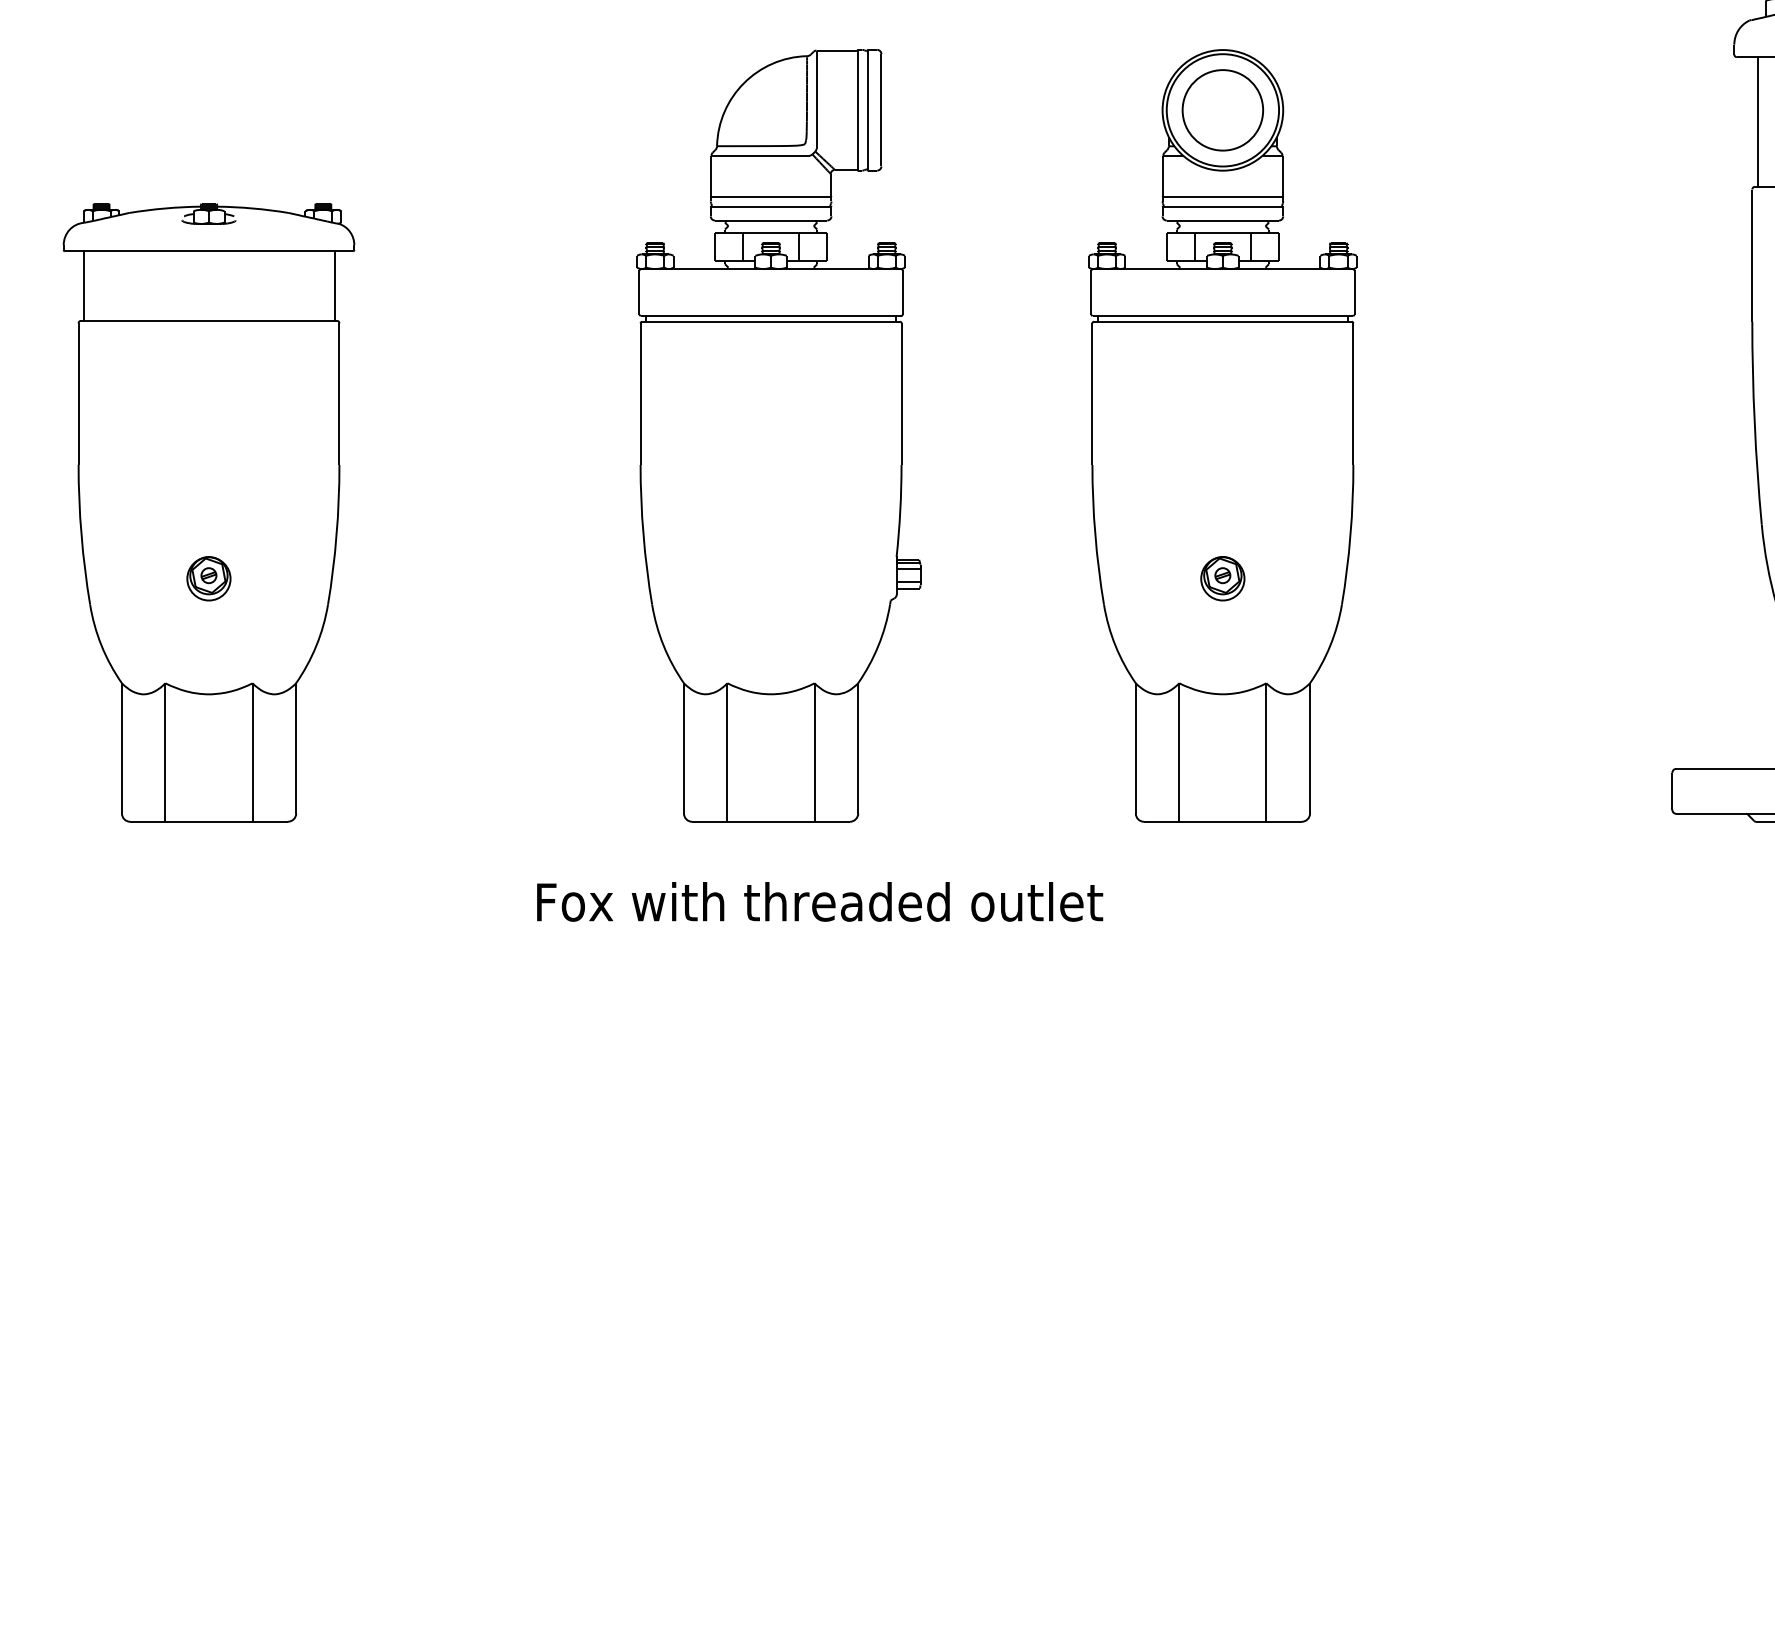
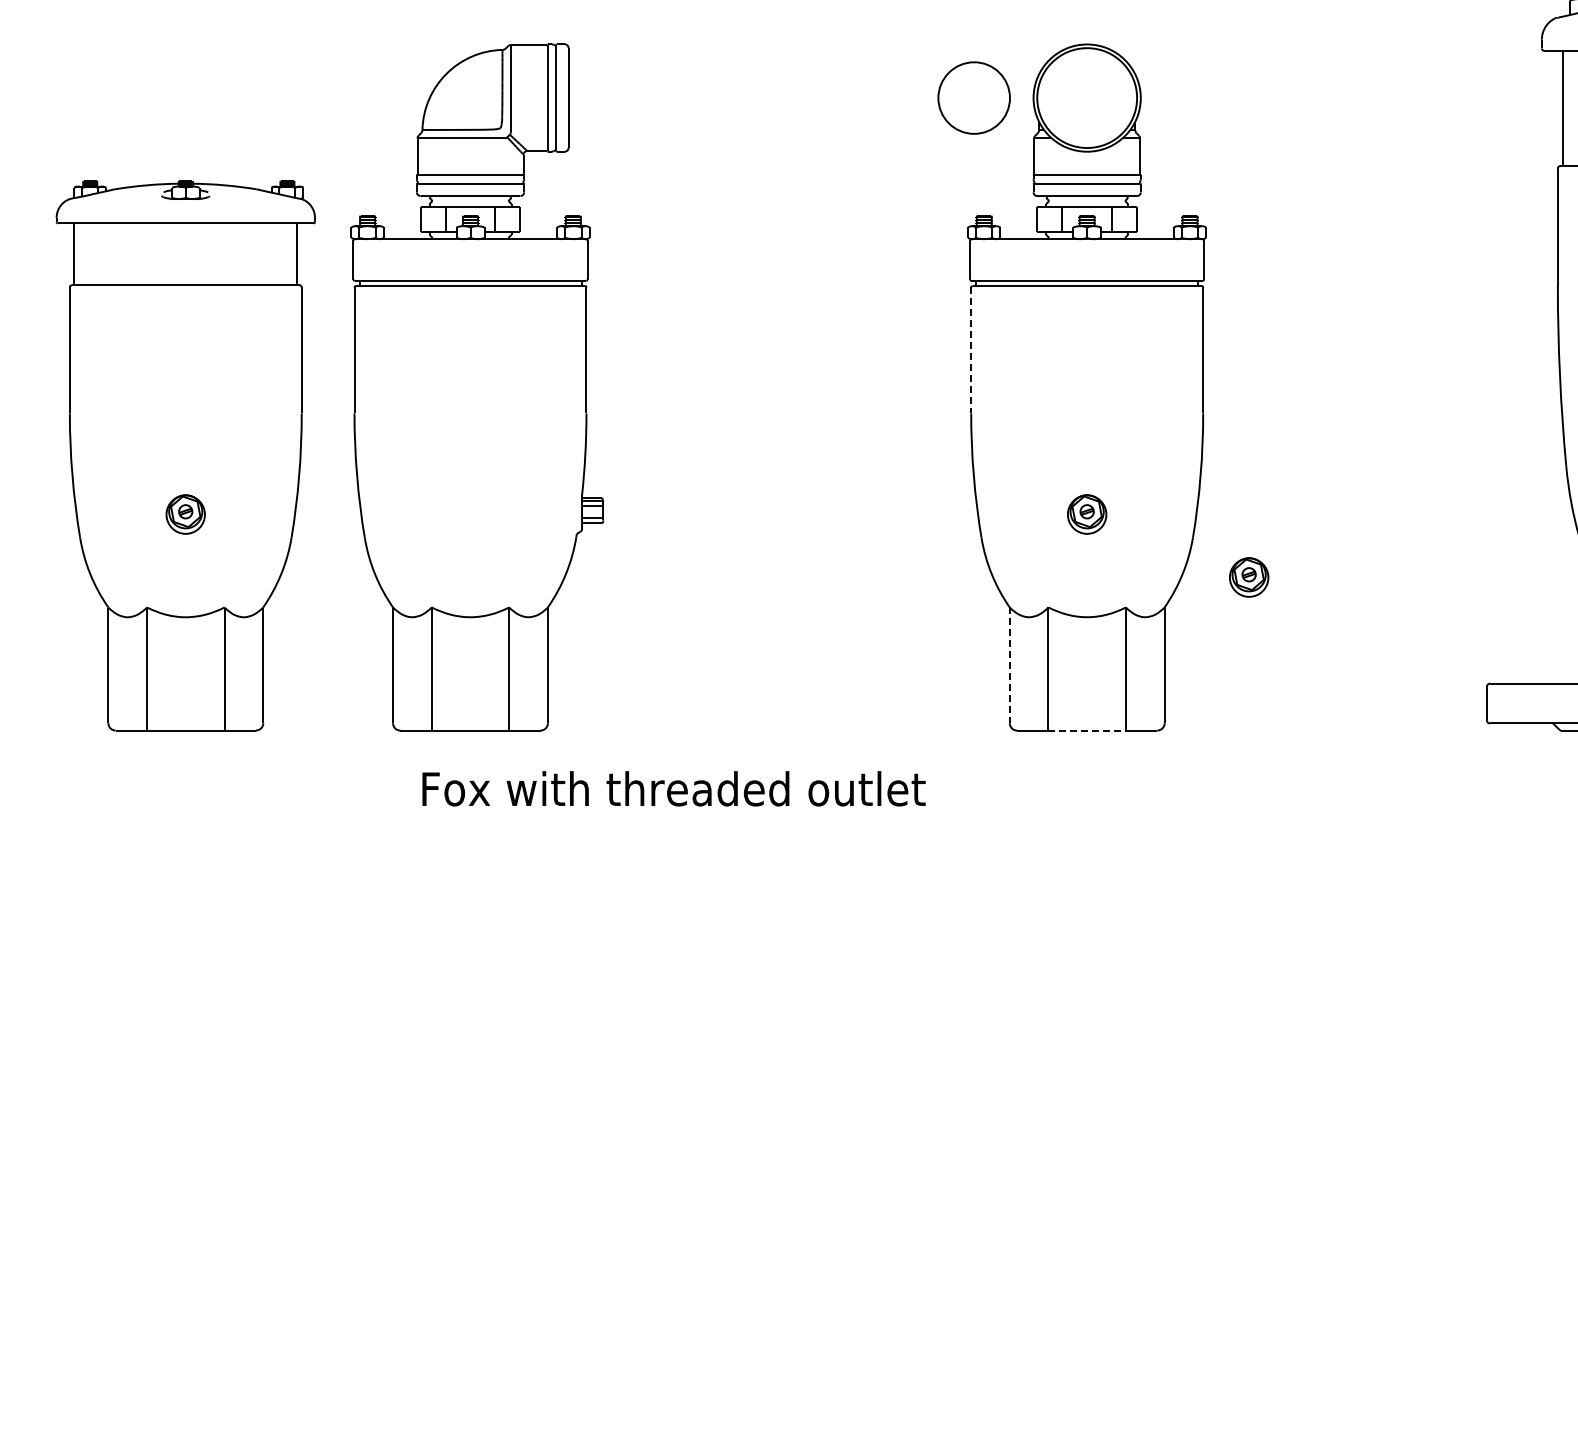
part: (1222, 109) -> (973, 97), moved
line: (1092, 394) -> (971, 350), solid -> dashed
part: (778, 435) -> (477, 387), moved
part: (1405, 649) -> (1249, 577), added
line: (1135, 748) -> (1009, 665), solid -> dashed
line: (1223, 821) -> (1087, 730), solid -> dashed
text: (819, 901) -> (673, 788), moved

